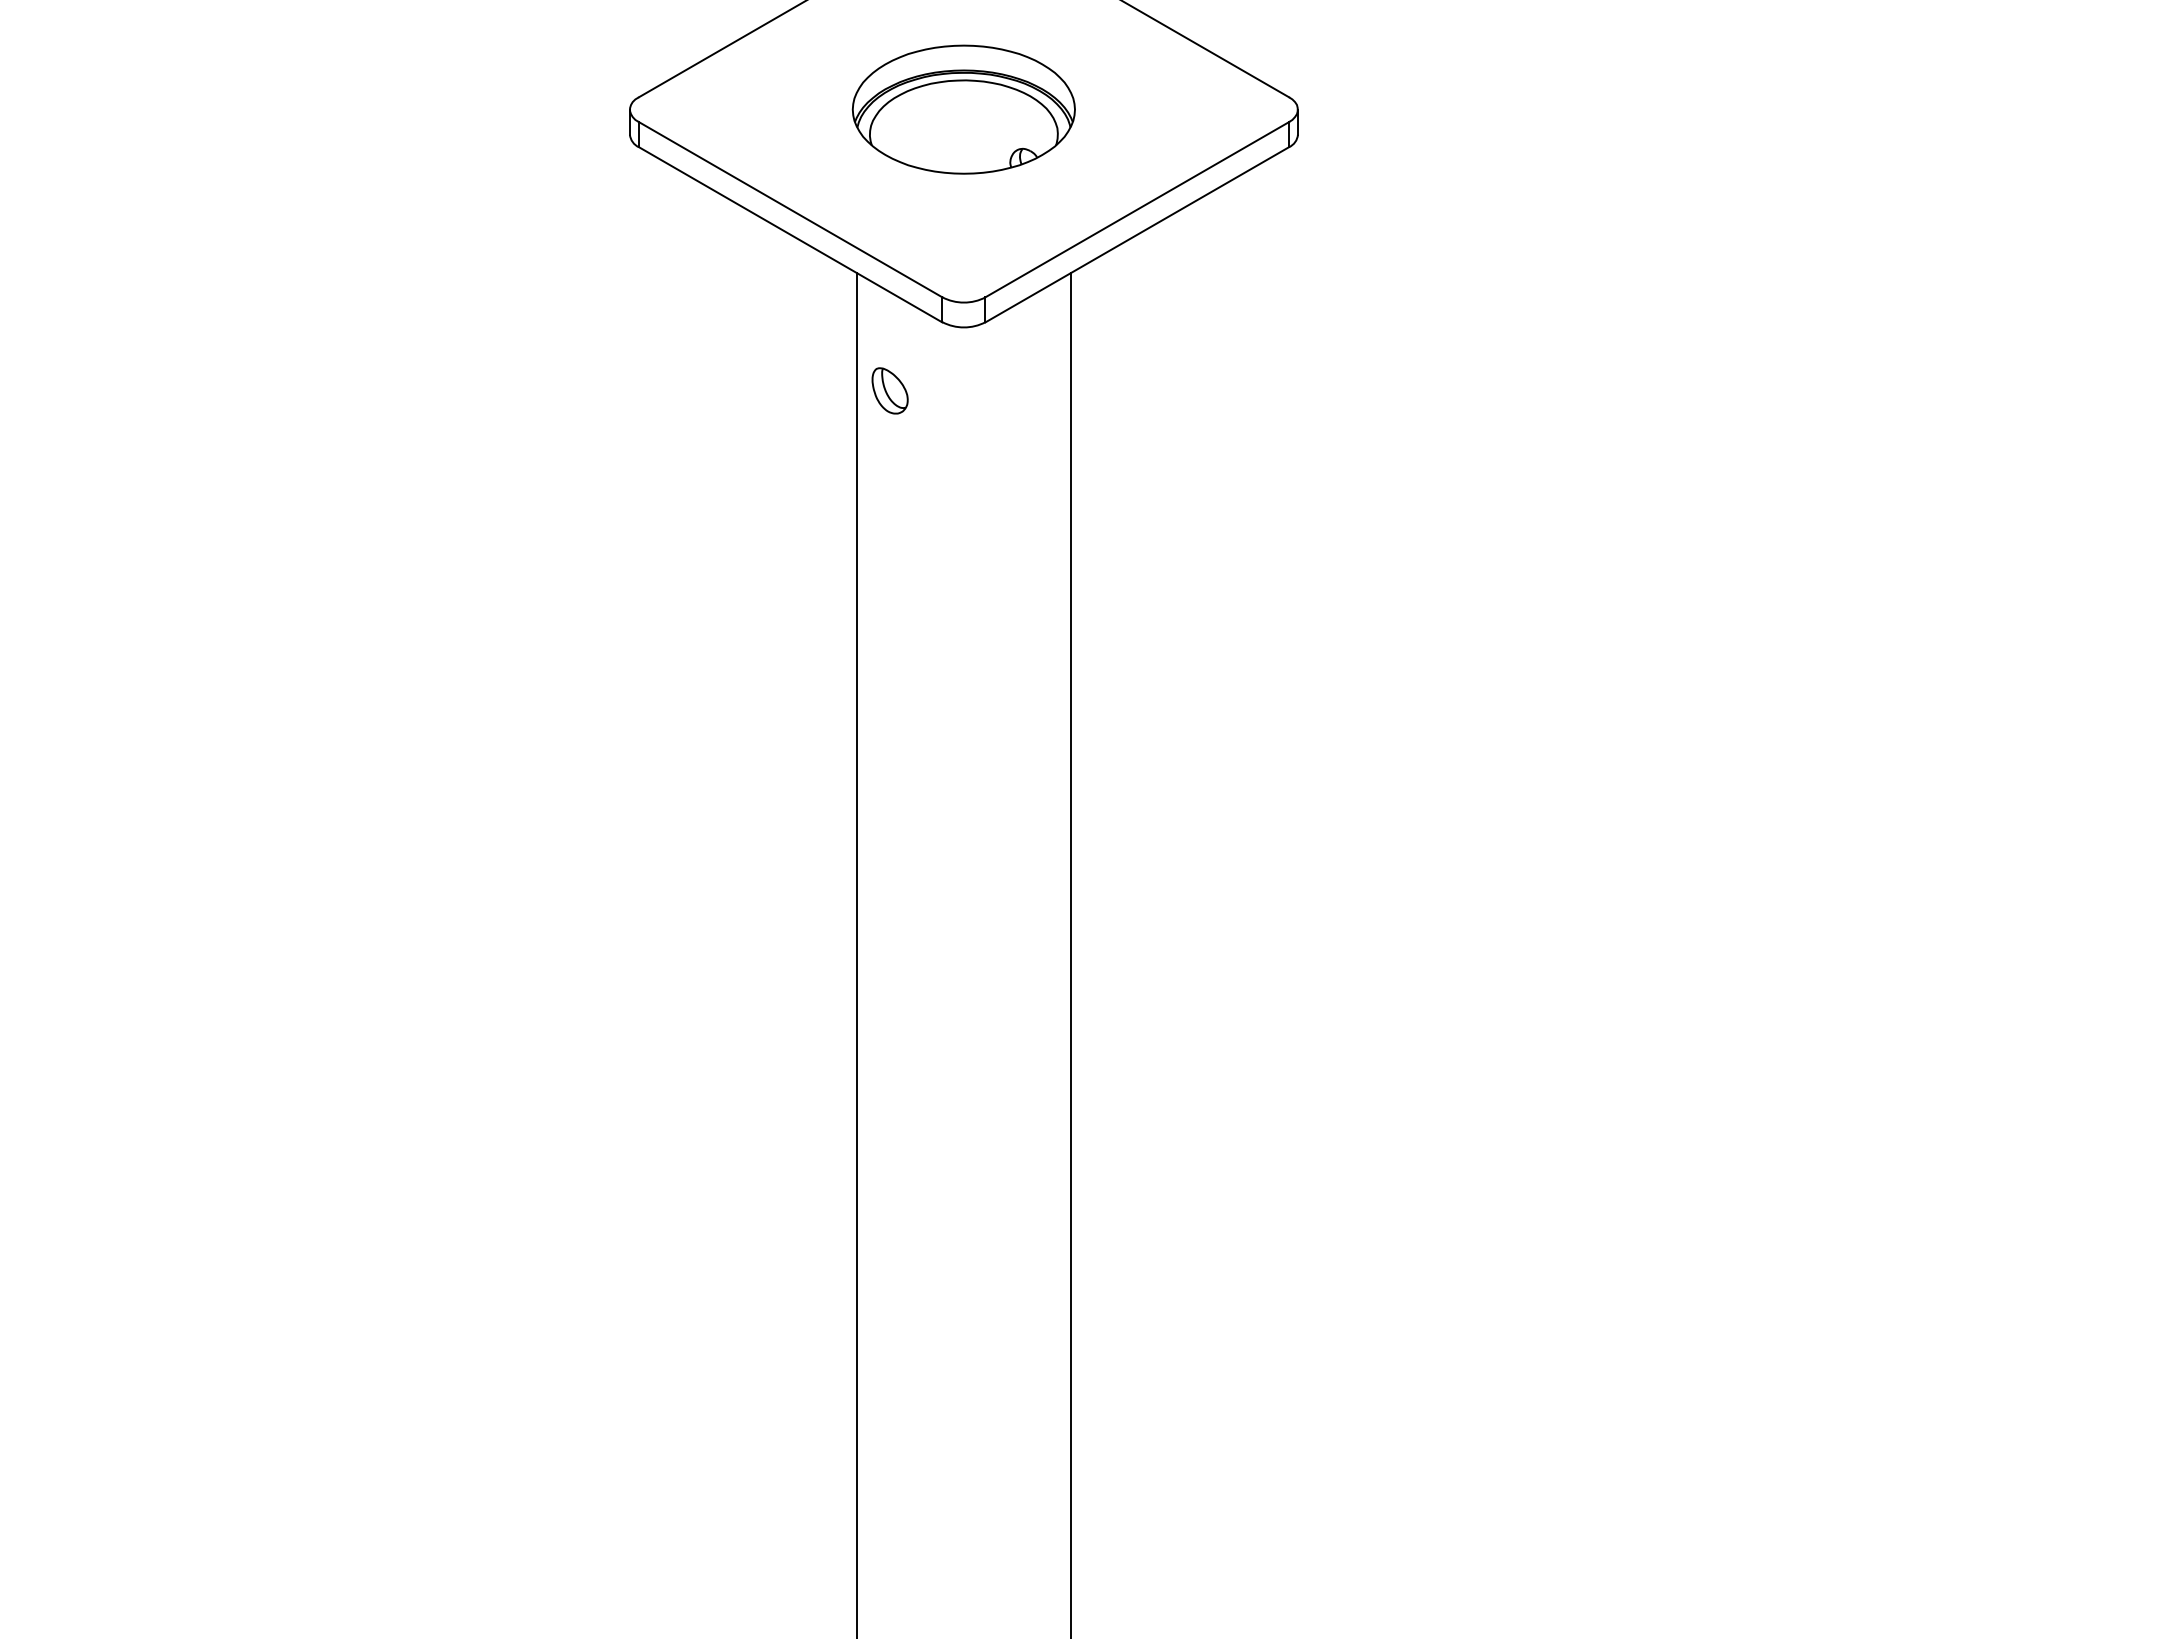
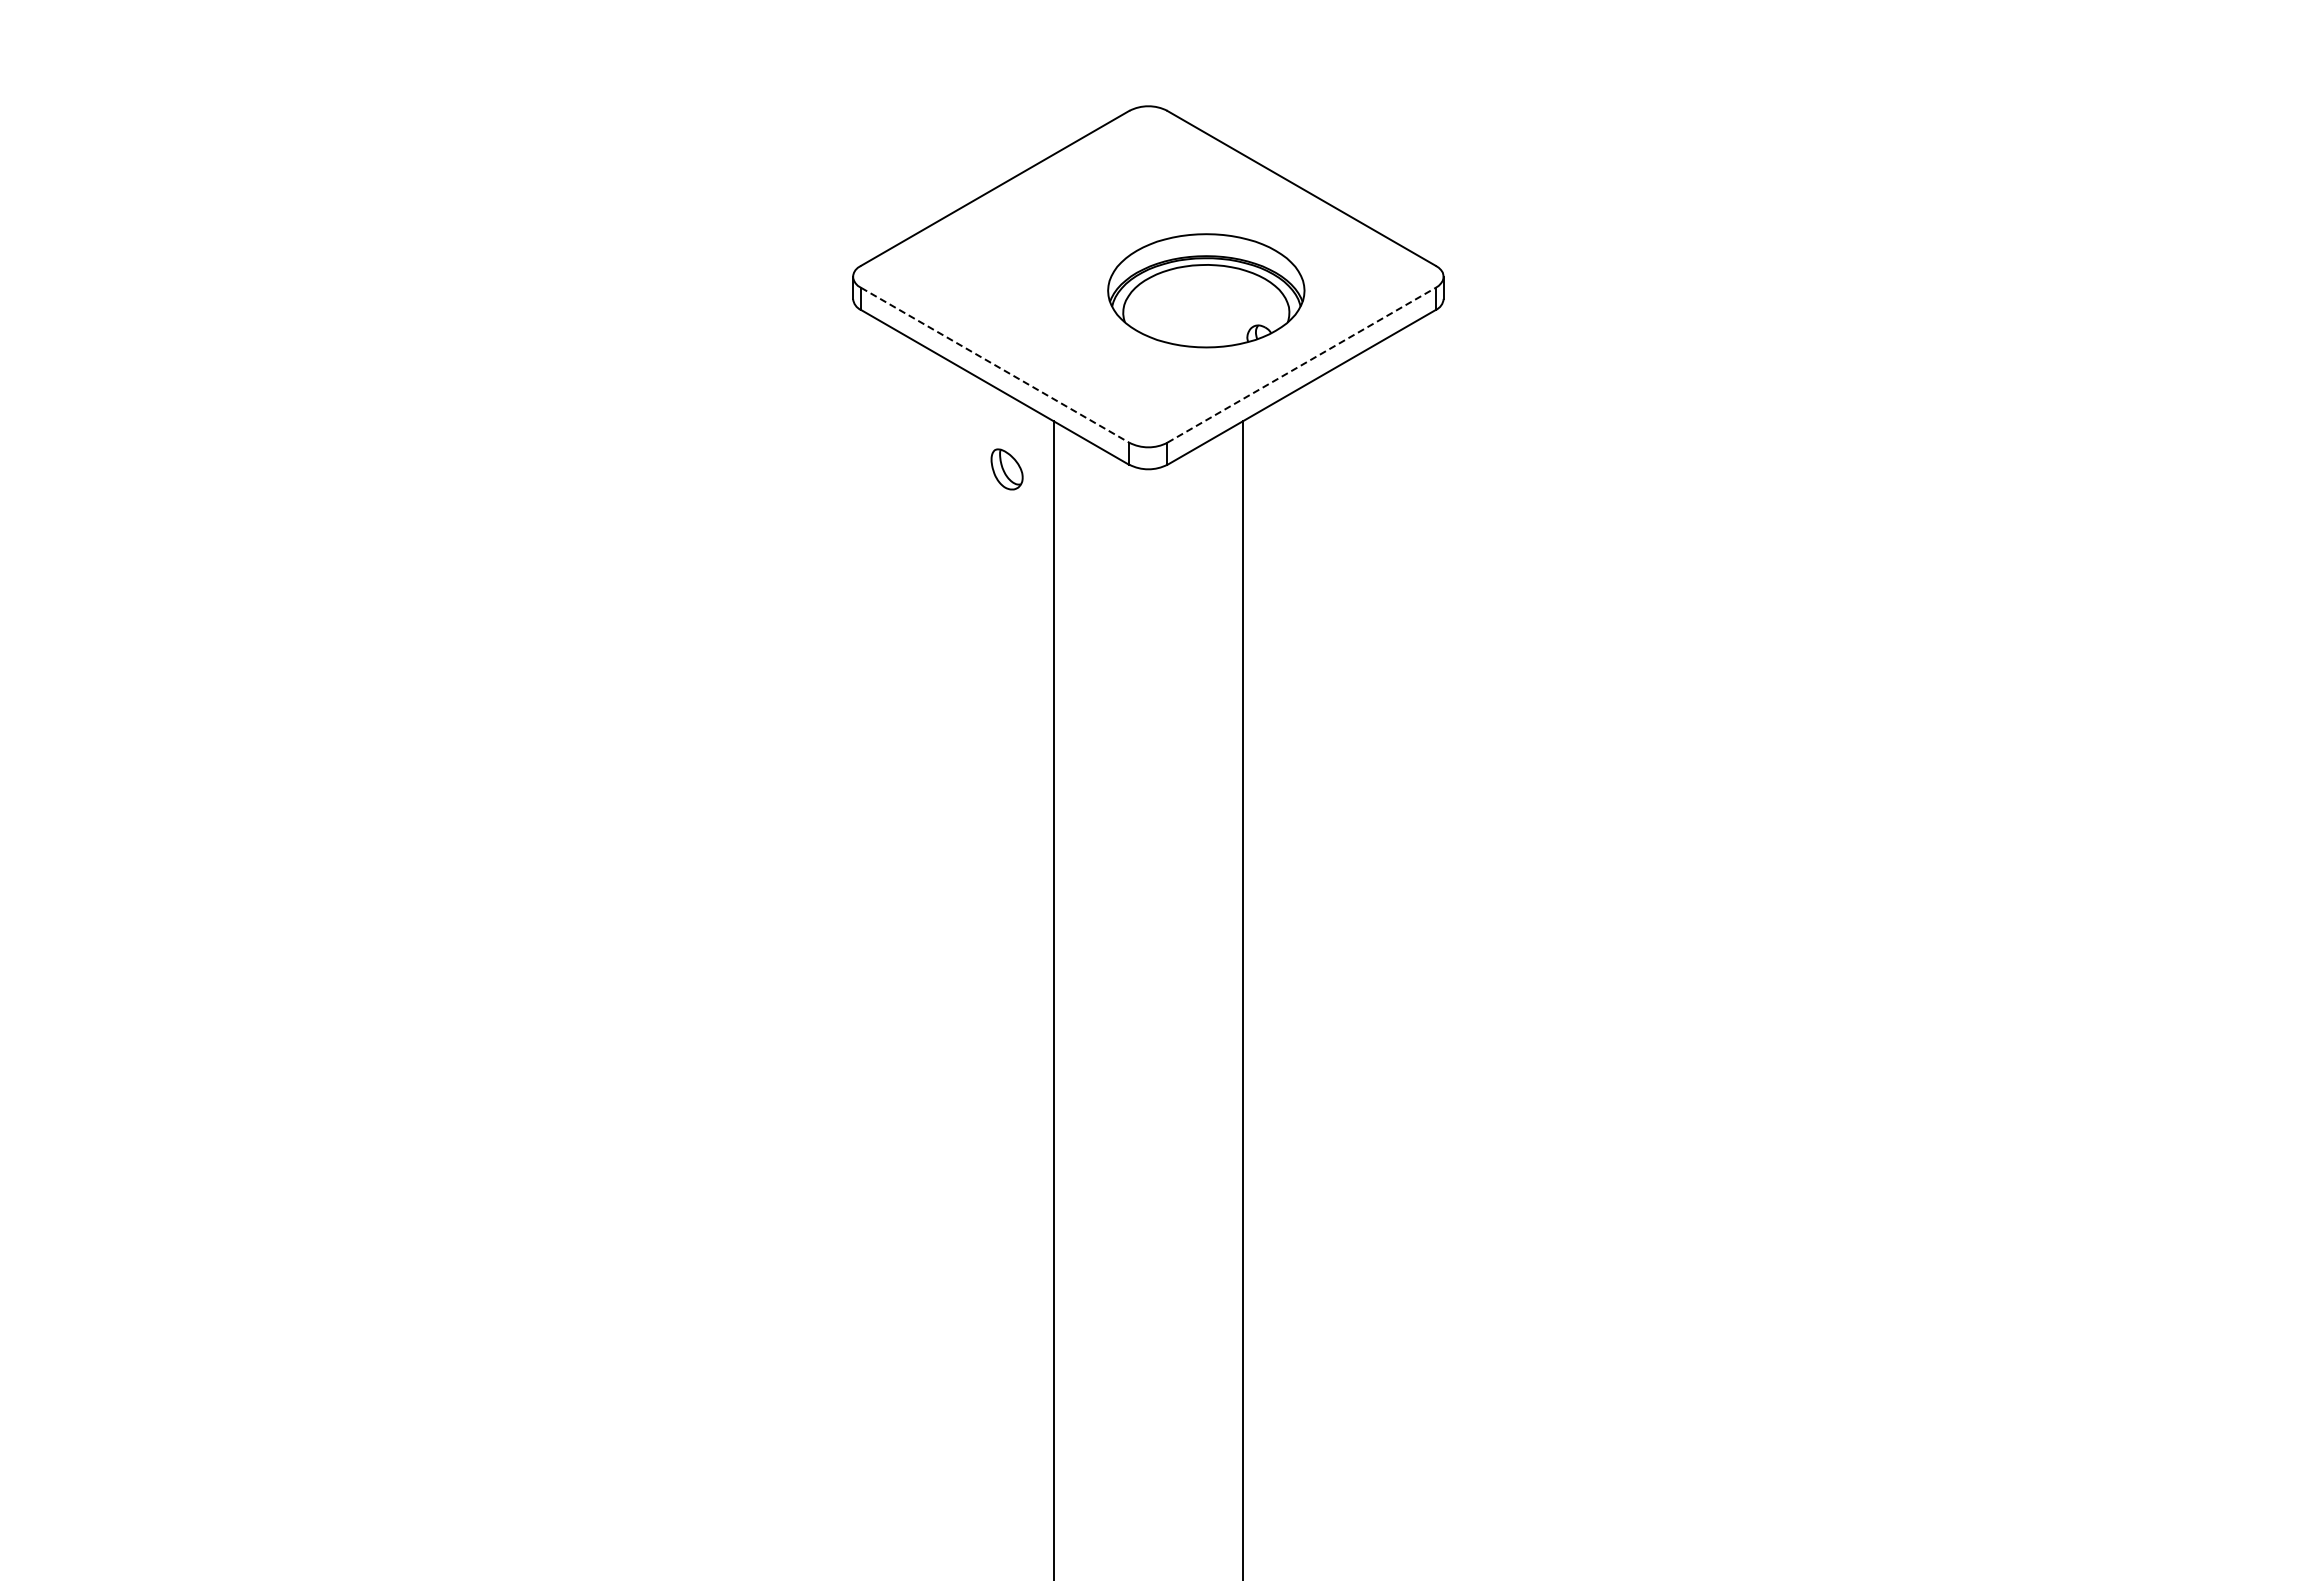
part: (964, 109) -> (1206, 290), moved
line: (791, 209) -> (995, 365), solid -> dashed
line: (1137, 209) -> (1301, 365), solid -> dashed
part: (889, 390) -> (1006, 469), moved

